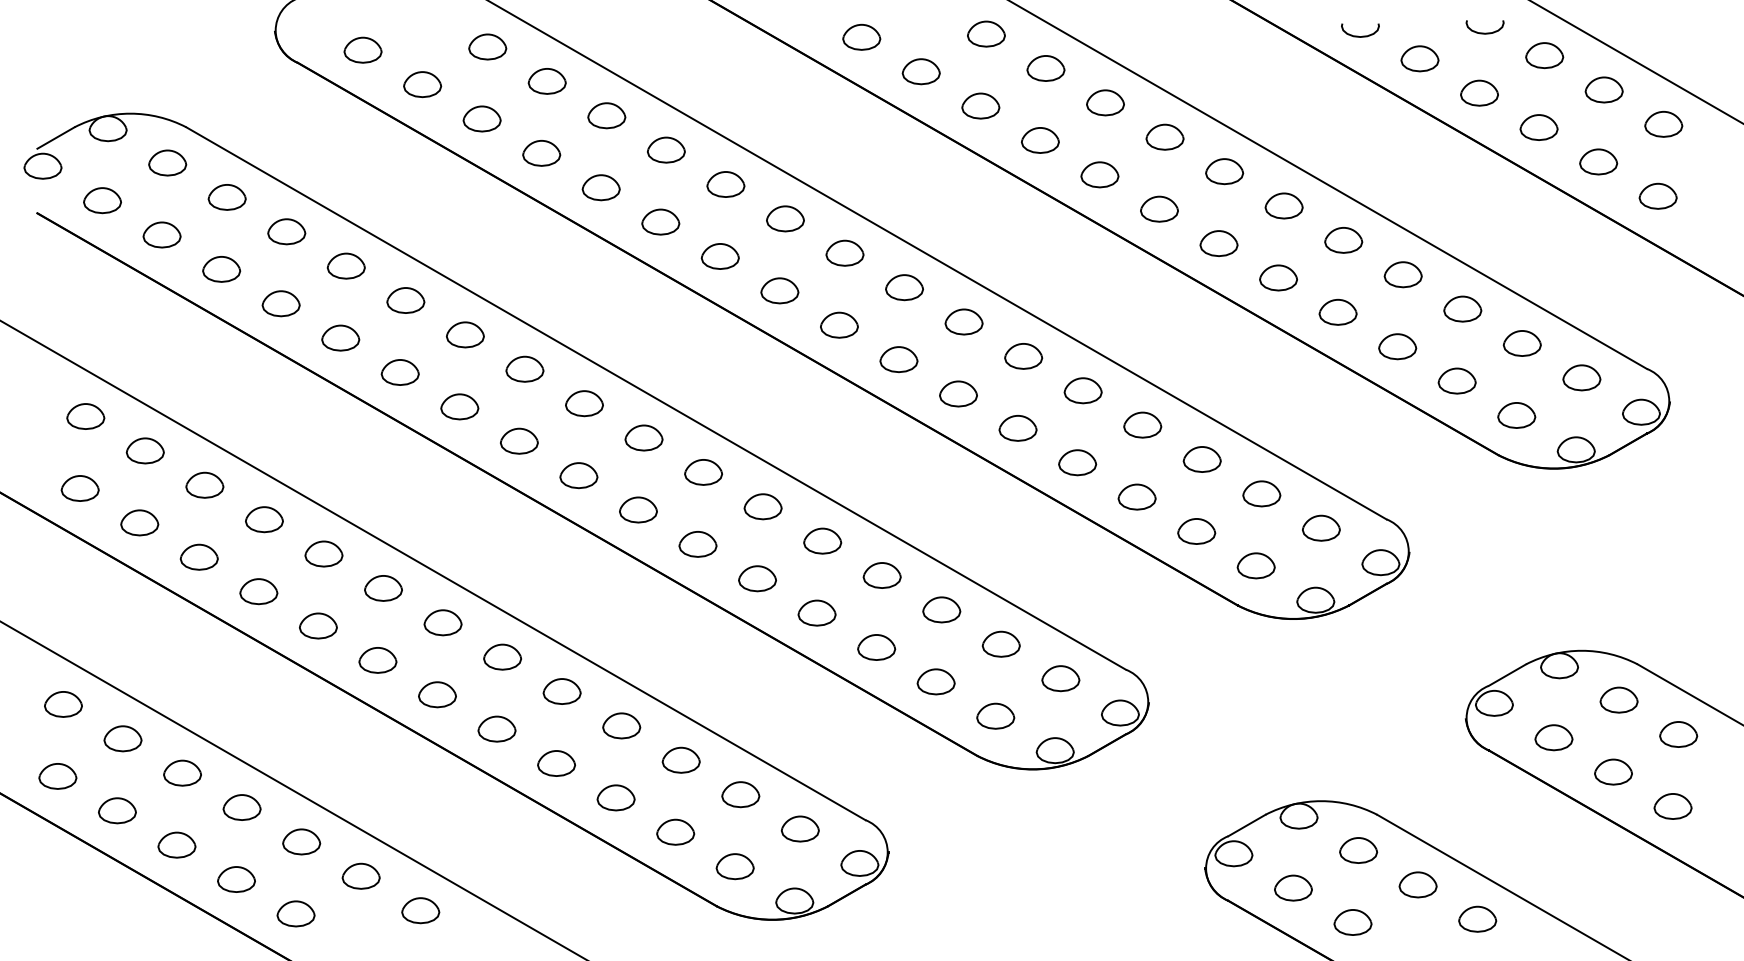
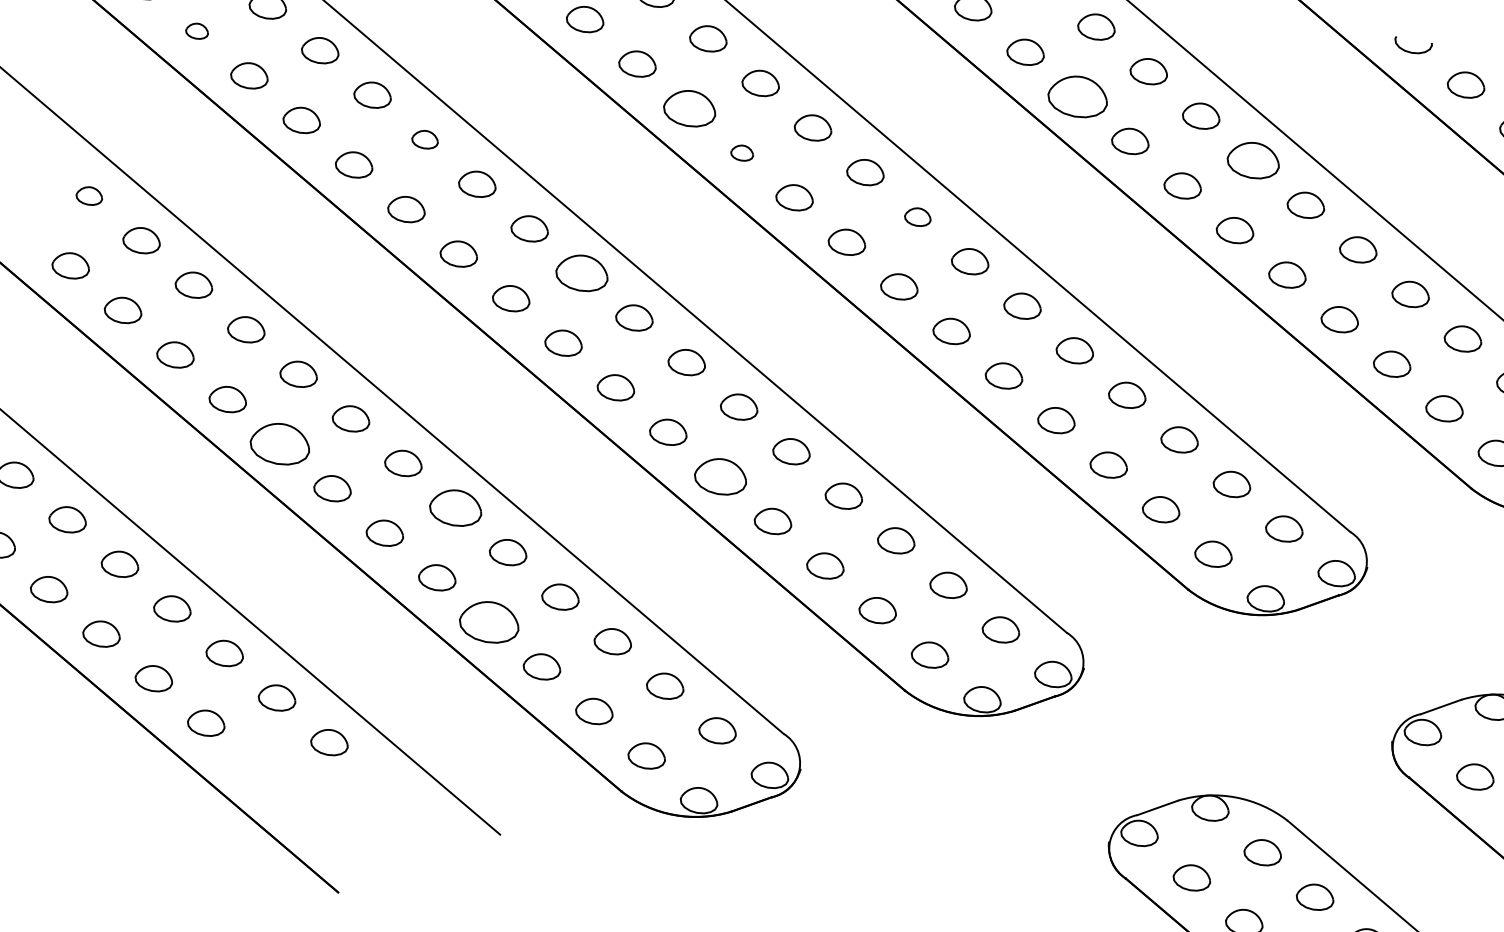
part: (1040, 140) -> (1078, 96), size x1.6
part: (1224, 171) -> (1253, 160), size x1.4
part: (660, 221) -> (689, 107), size x1.4
part: (161, 234) -> (196, 30), size x0.6
part: (719, 256) -> (741, 153), size x0.6
part: (904, 287) -> (918, 216), size x0.7
part: (405, 300) -> (424, 139), size x0.7
part: (584, 403) -> (582, 273), size x1.4
part: (85, 416) -> (89, 195), size x0.7
part: (757, 578) -> (720, 476), size x1.4
part: (318, 625) -> (280, 443), size x1.6
part: (502, 656) -> (456, 507), size x1.4
part: (556, 763) -> (489, 622), size x1.6

